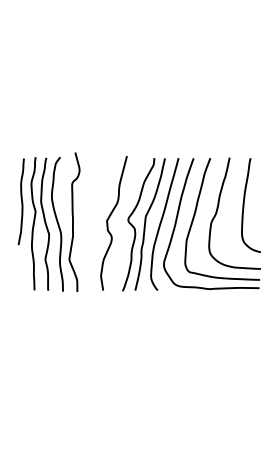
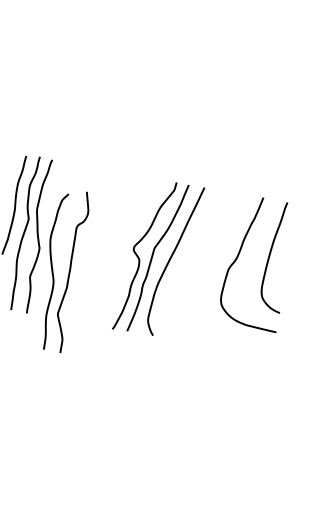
part: (194, 218) -> (210, 260), removed
curve: (108, 223) -> (110, 248), removed
part: (59, 224) -> (53, 271), moved

